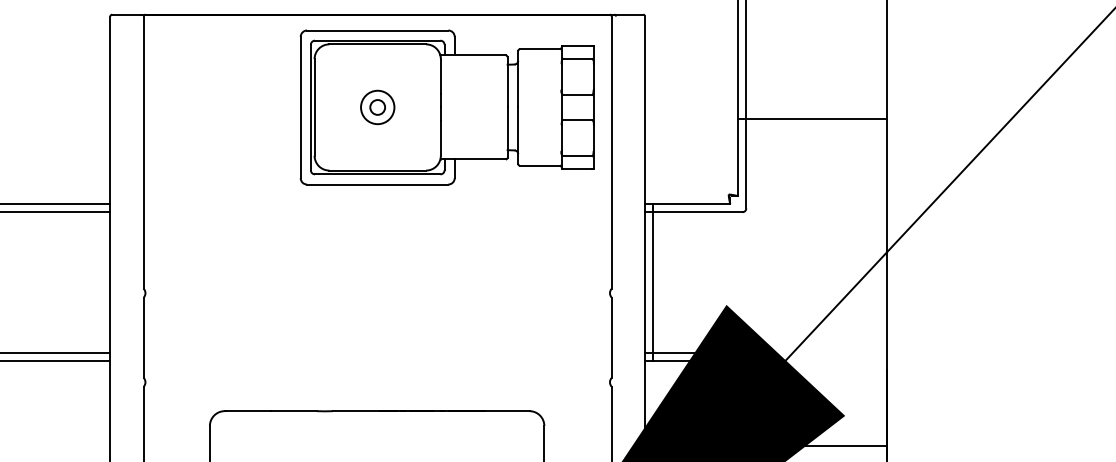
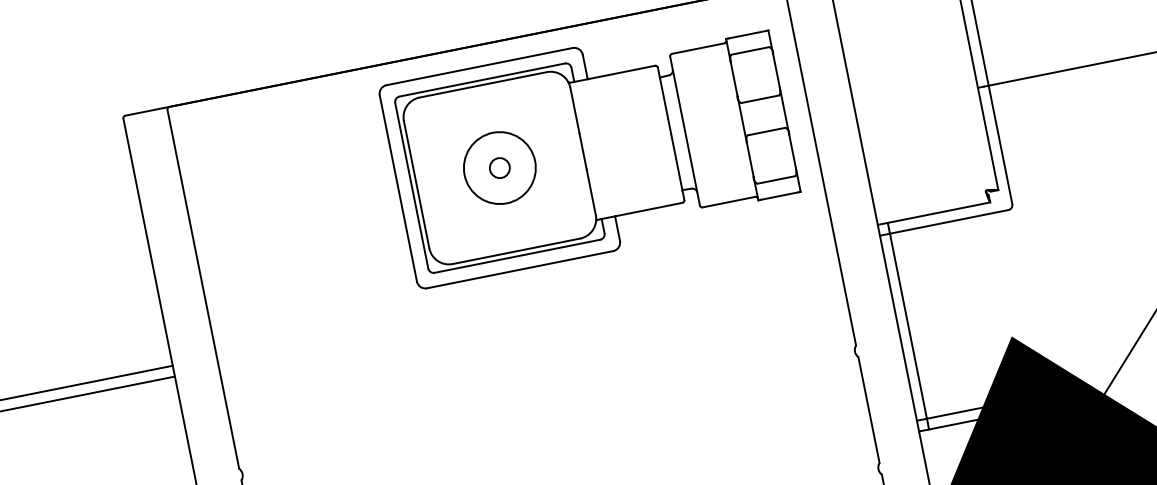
circle: (377, 107) -> (499, 168), size x1.6

